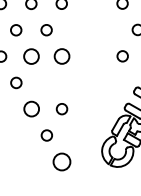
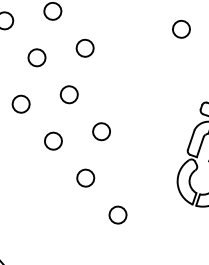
circle: (31, 56) -> (36, 57), size x0.71
circle: (61, 56) -> (84, 48), size x0.71
circle: (46, 82) -> (68, 94), added
circle: (31, 109) -> (53, 141), size x0.71
circle: (62, 161) -> (118, 214), size x0.62

